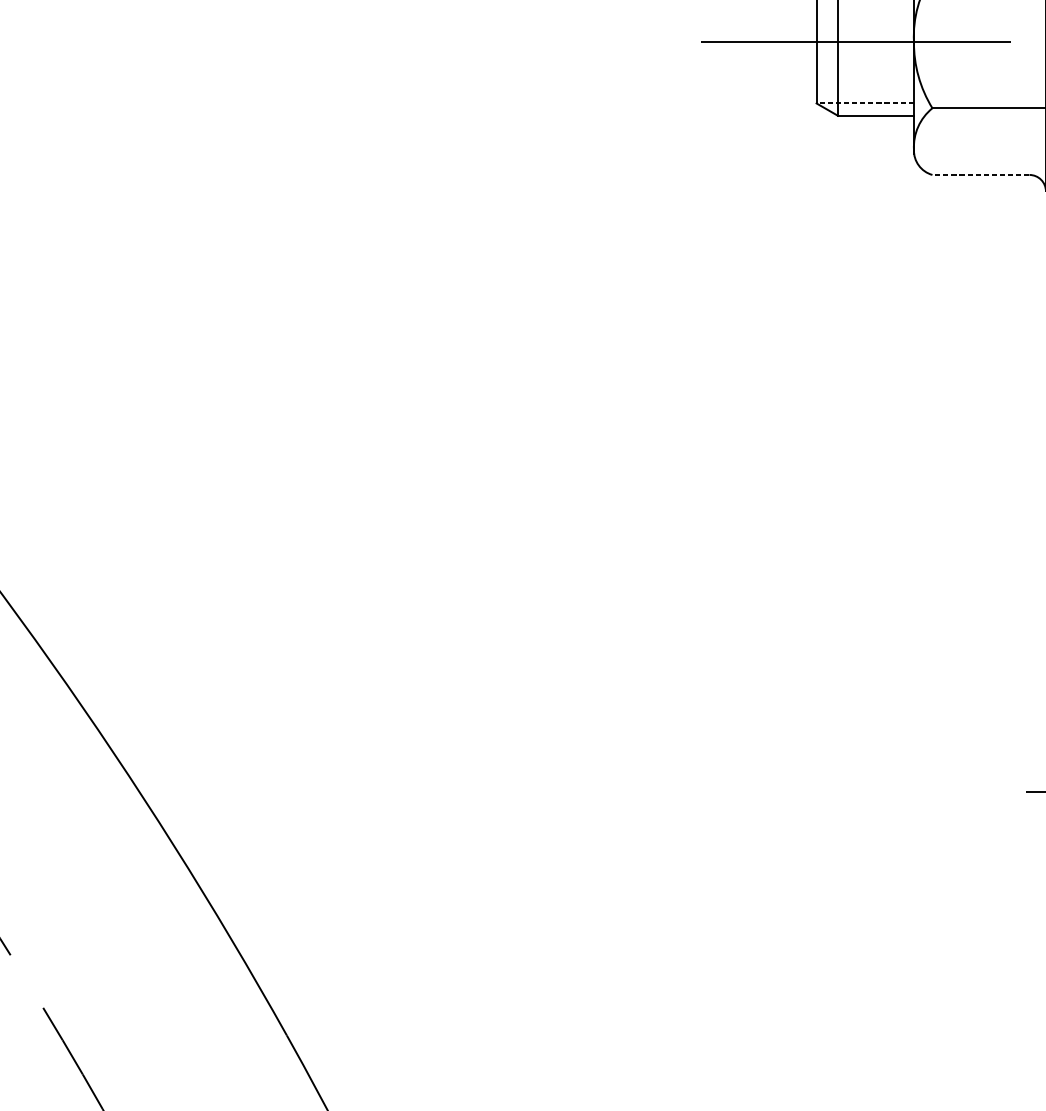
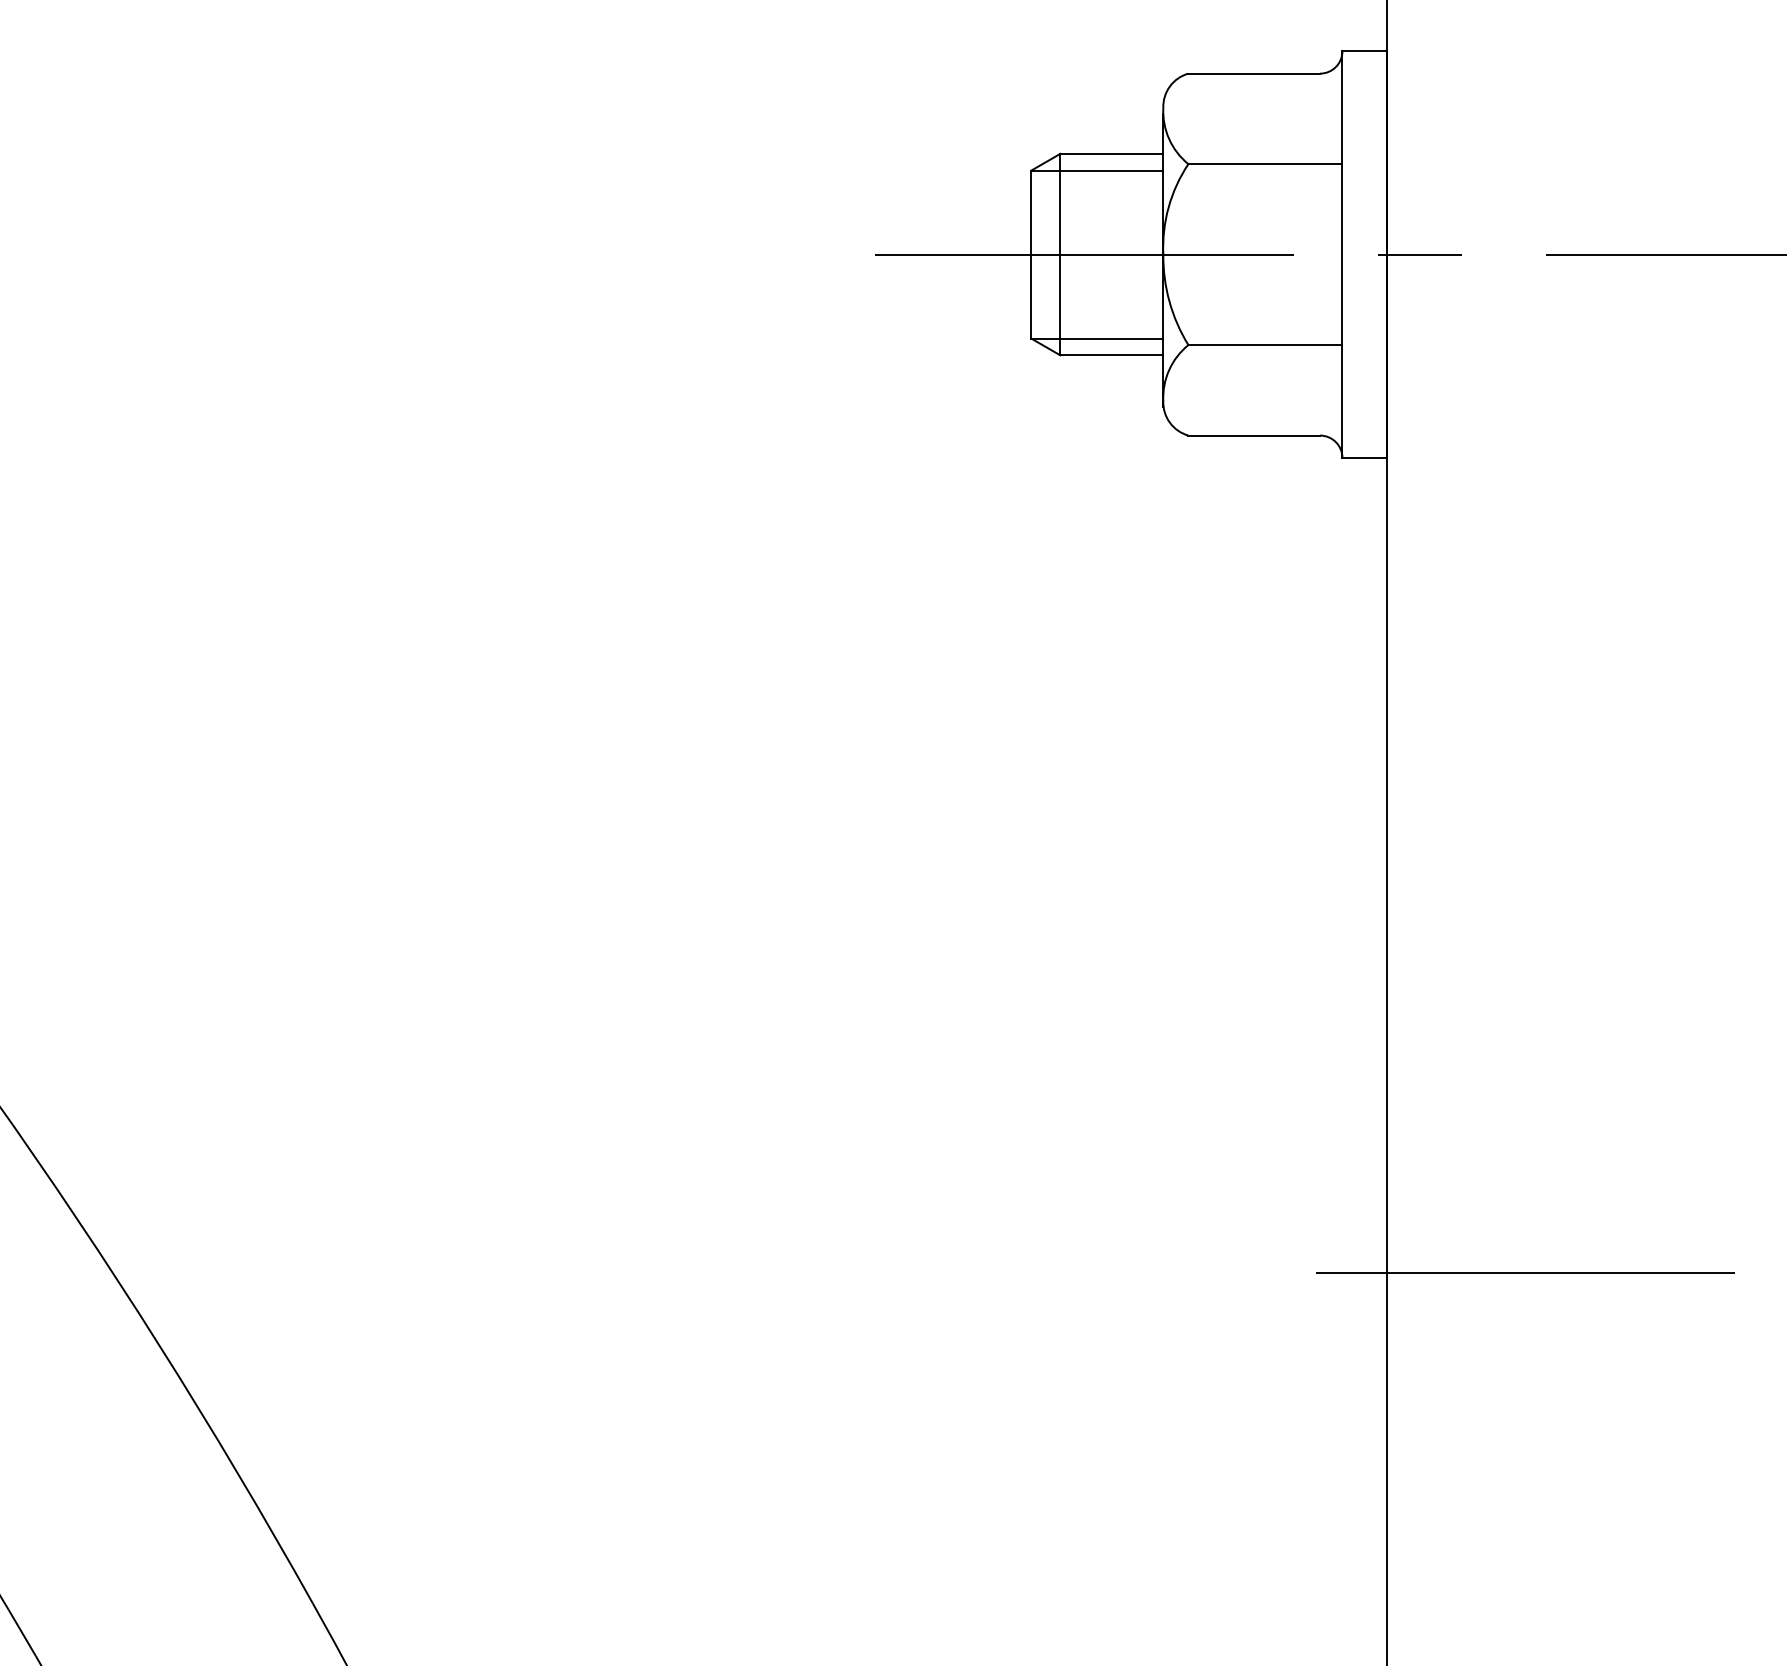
line: (864, 103) -> (1096, 338), dashed -> solid
line: (981, 174) -> (1254, 435), dashed -> solid

